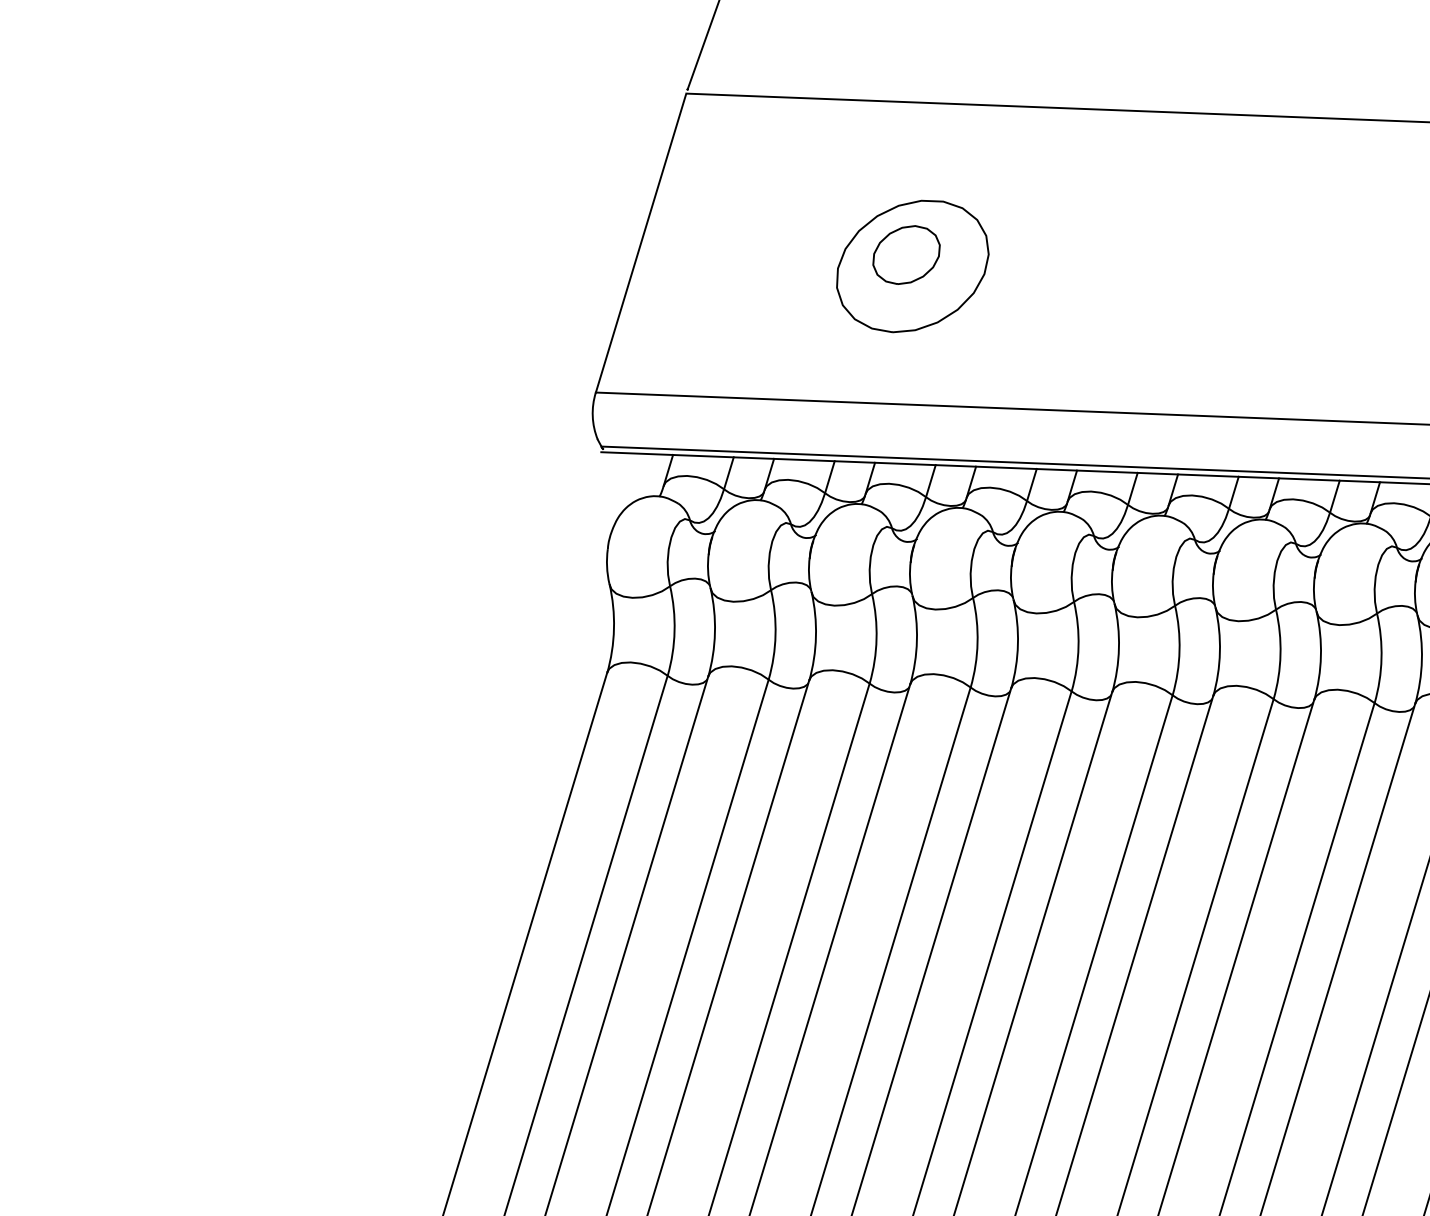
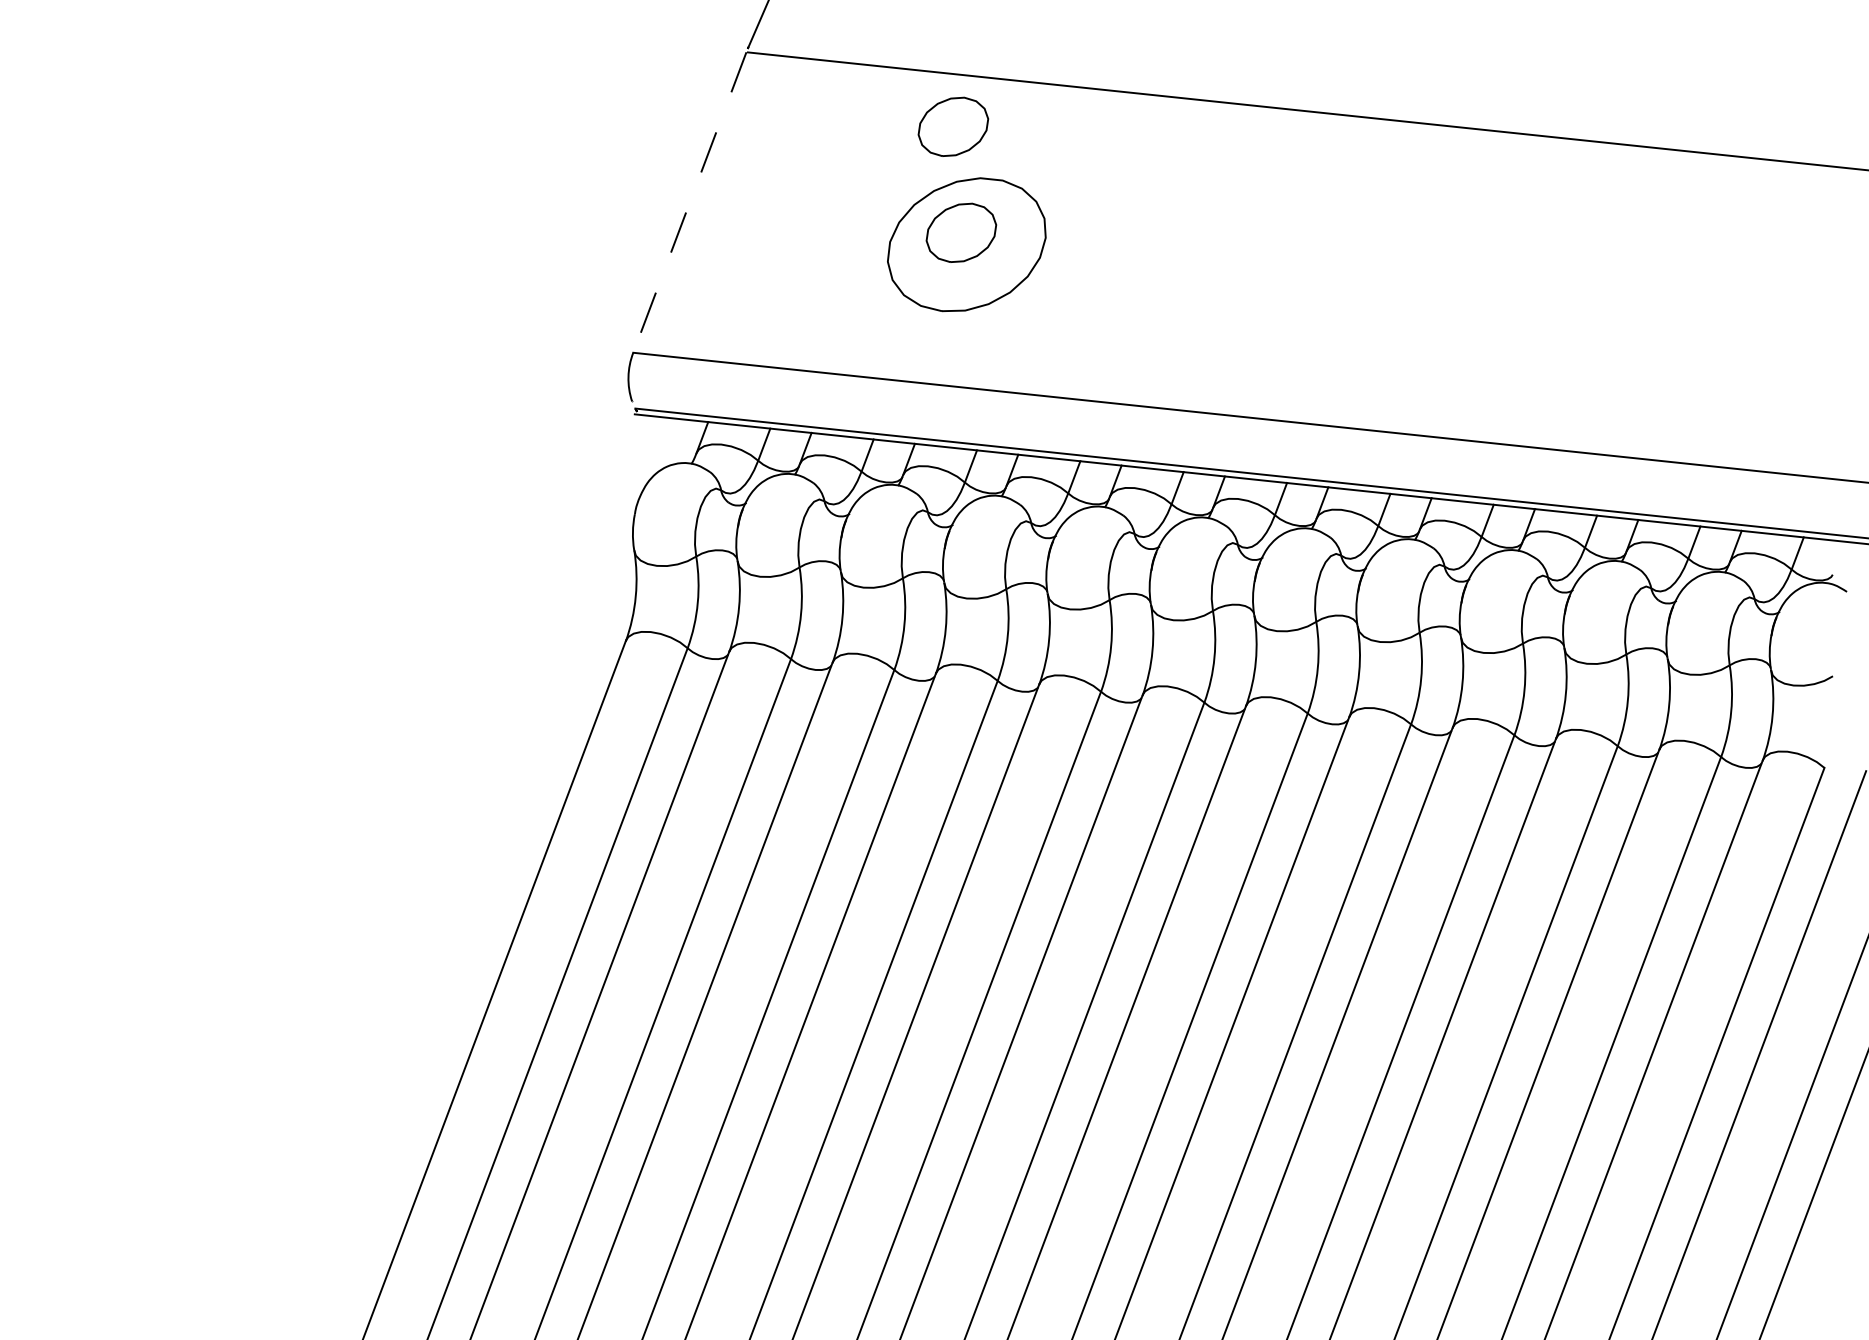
part: (892, 152) -> (953, 126), added
line: (640, 243) -> (689, 202), solid -> dashed

